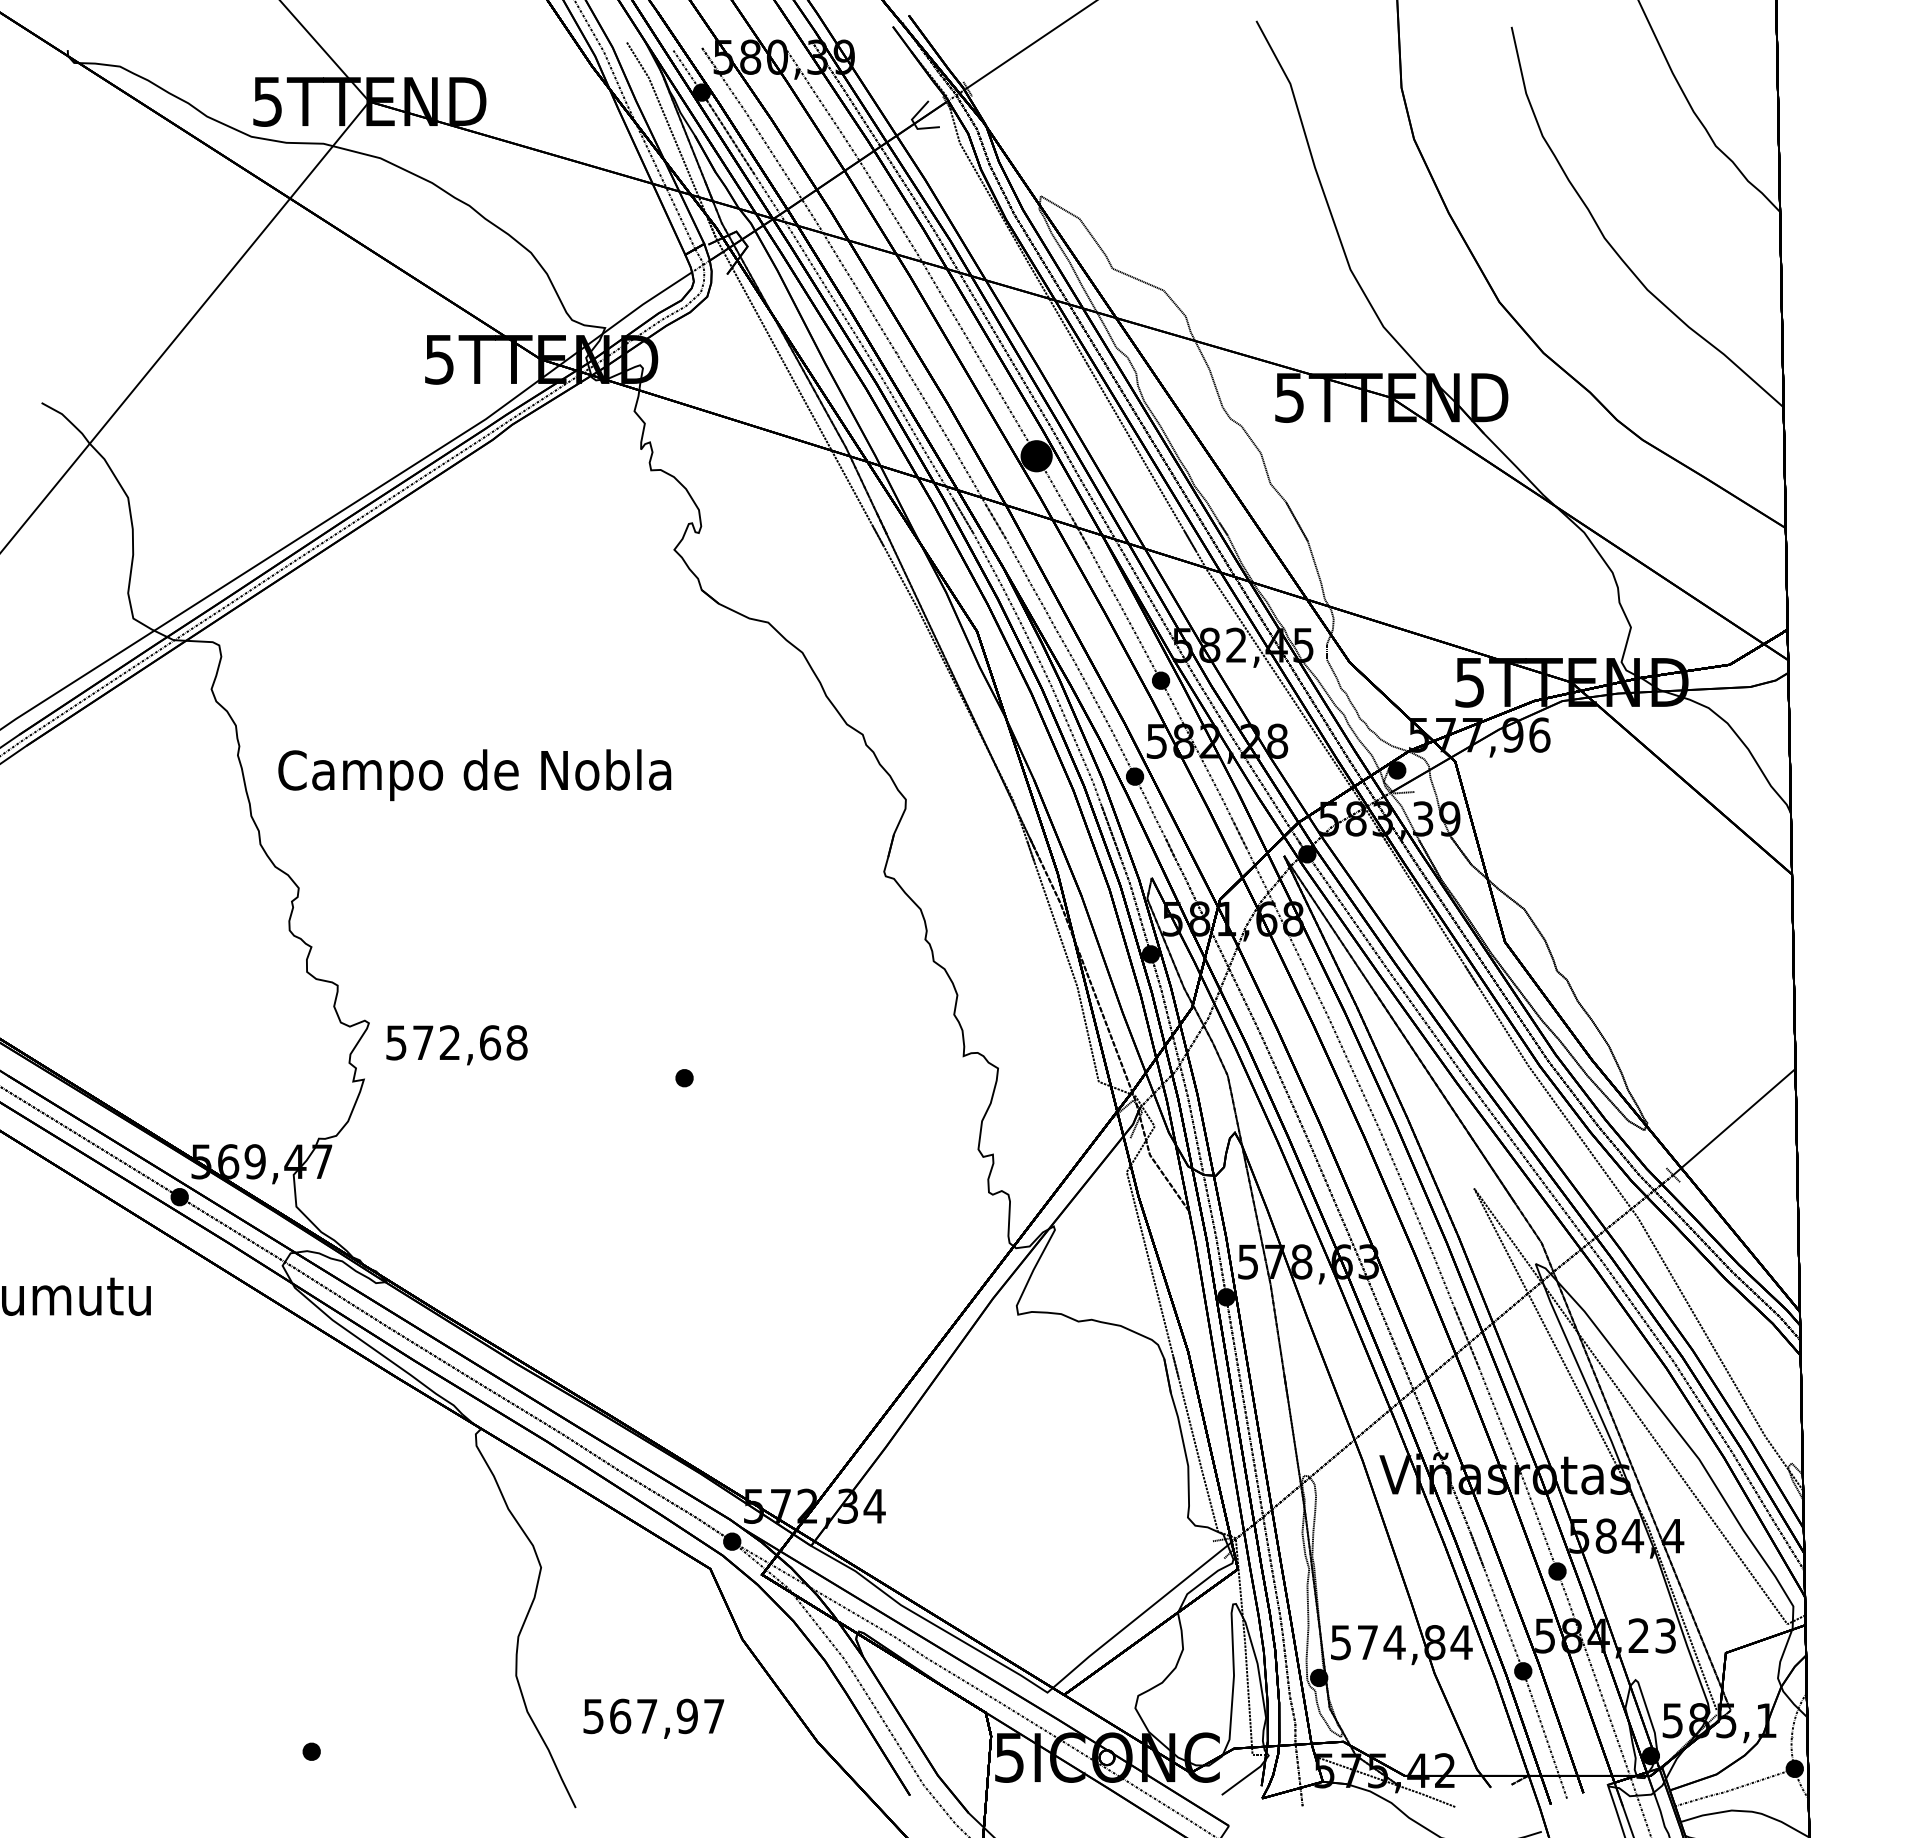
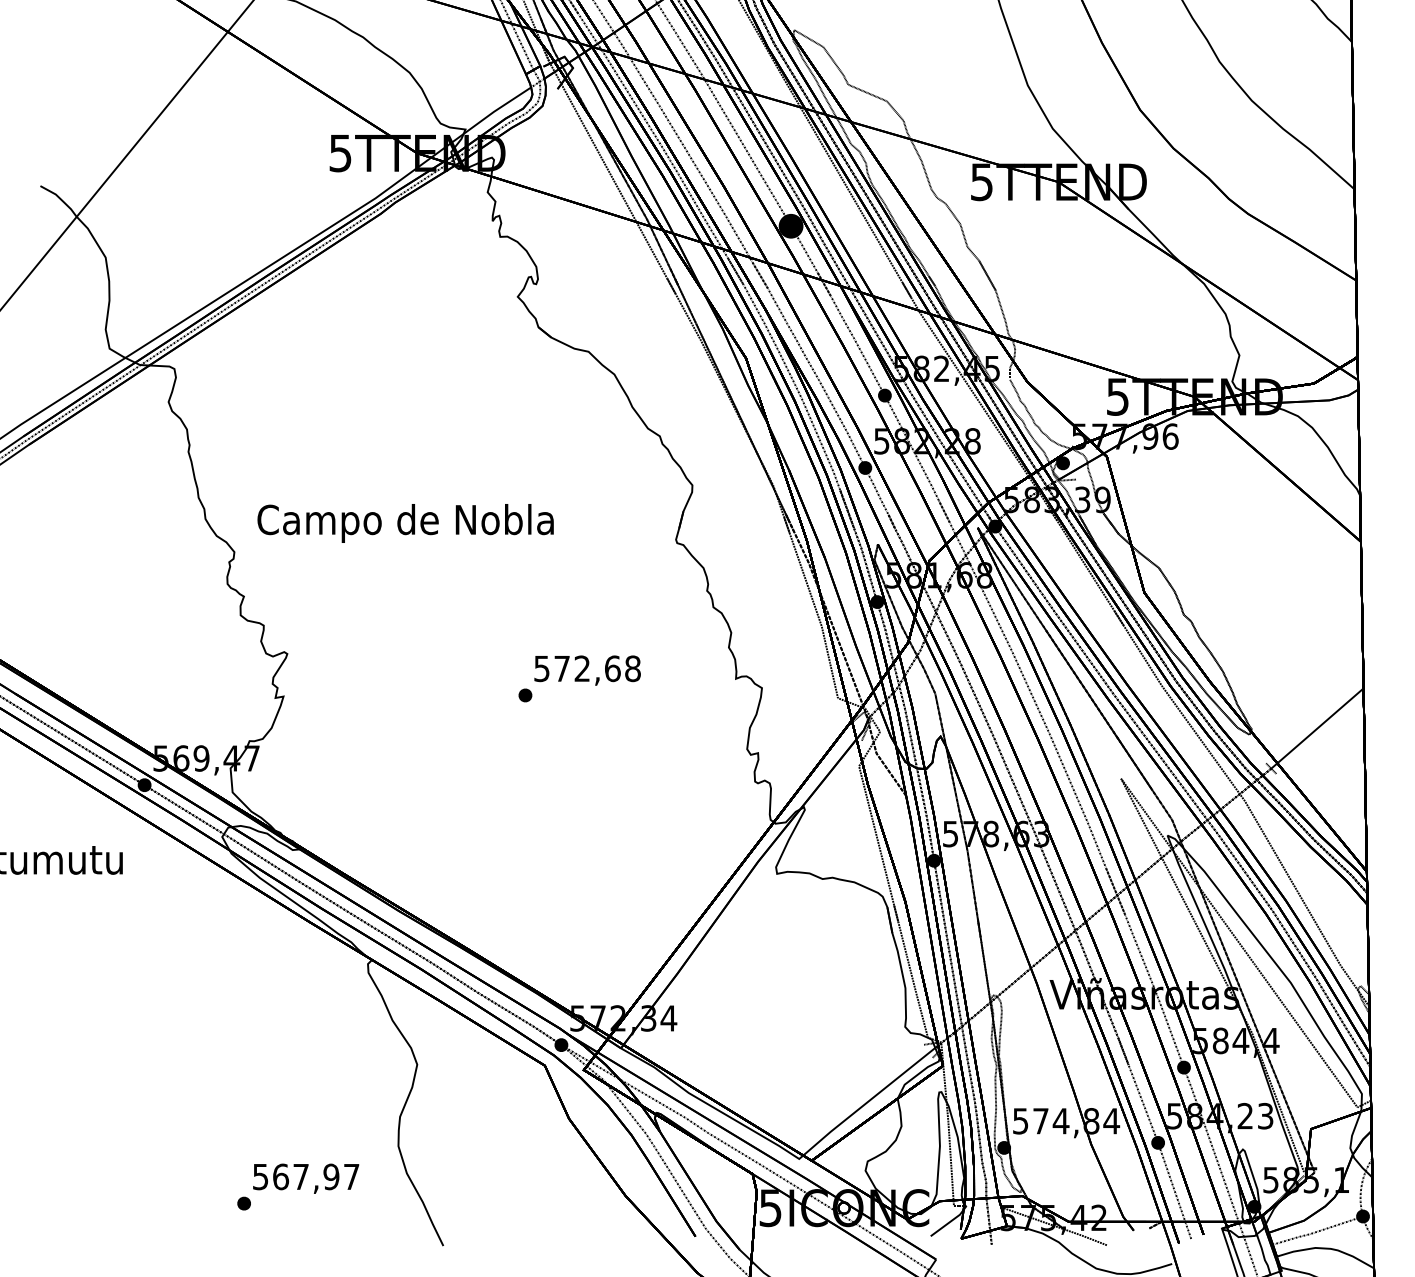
text: (474, 775) -> (405, 523), moved
text: (456, 1045) -> (587, 670), moved
text: (653, 1718) -> (305, 1178), moved

